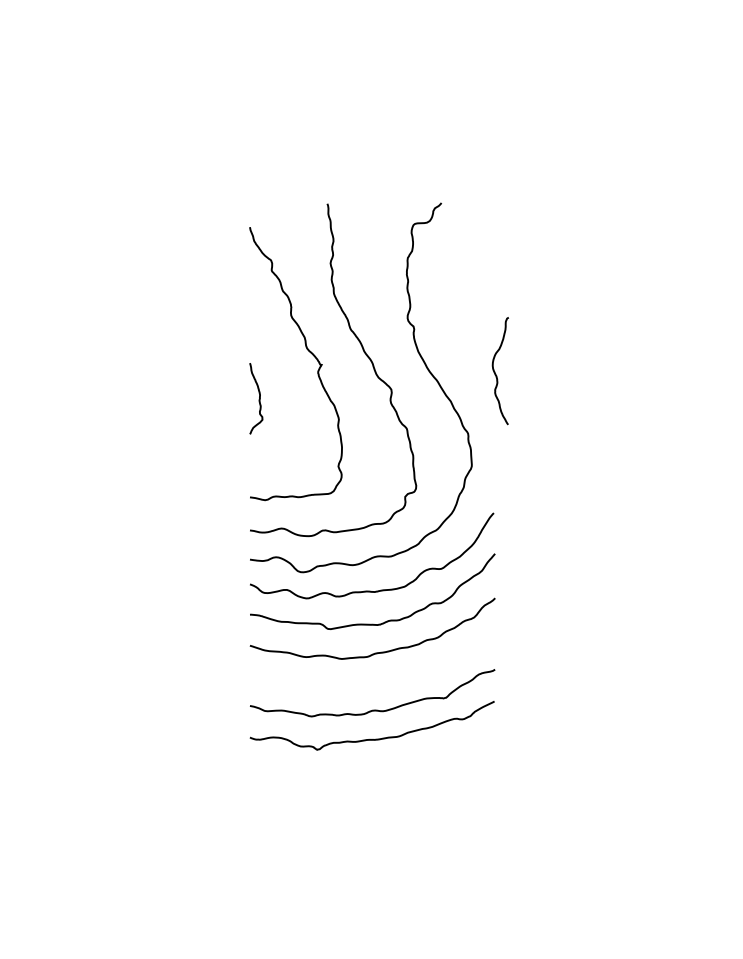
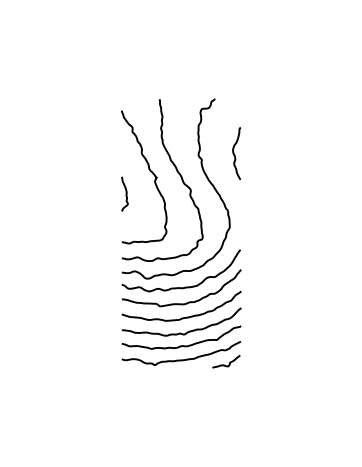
curve: (495, 370) -> (234, 153), moved
curve: (372, 682) -> (181, 332), added
curve: (471, 744) -> (229, 362), added

